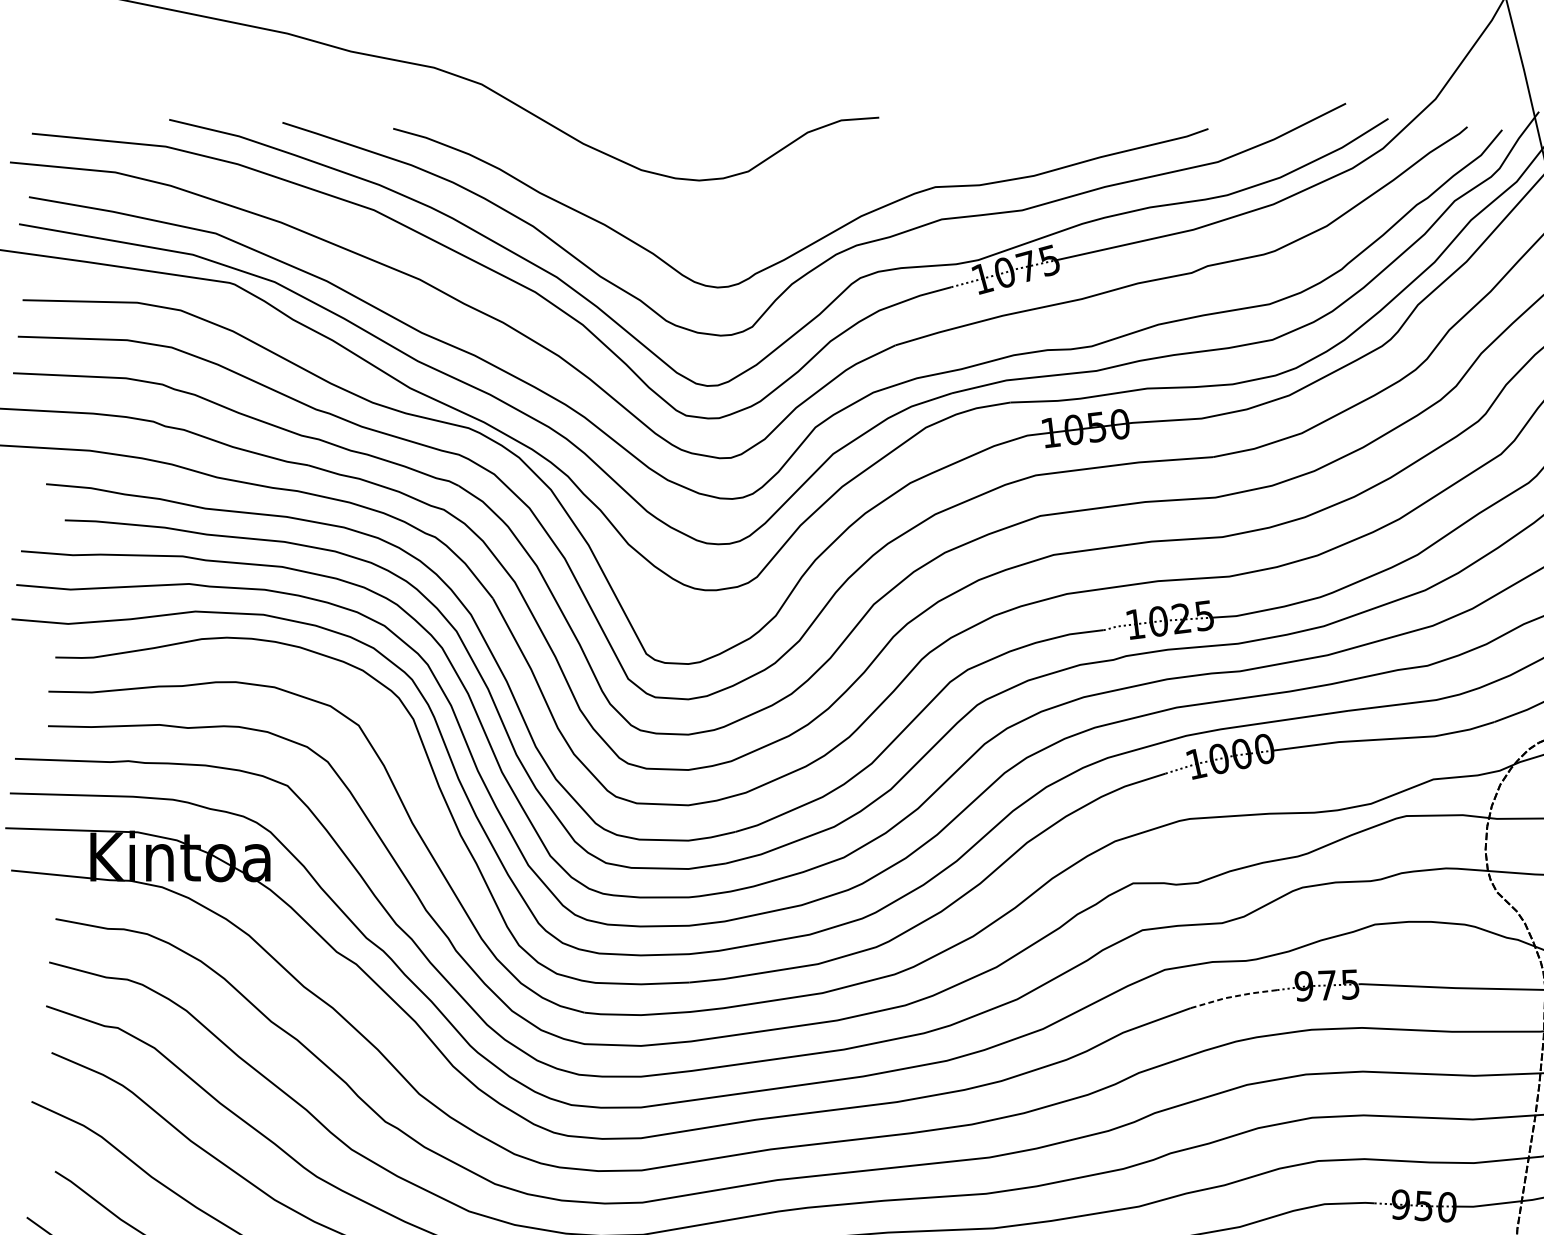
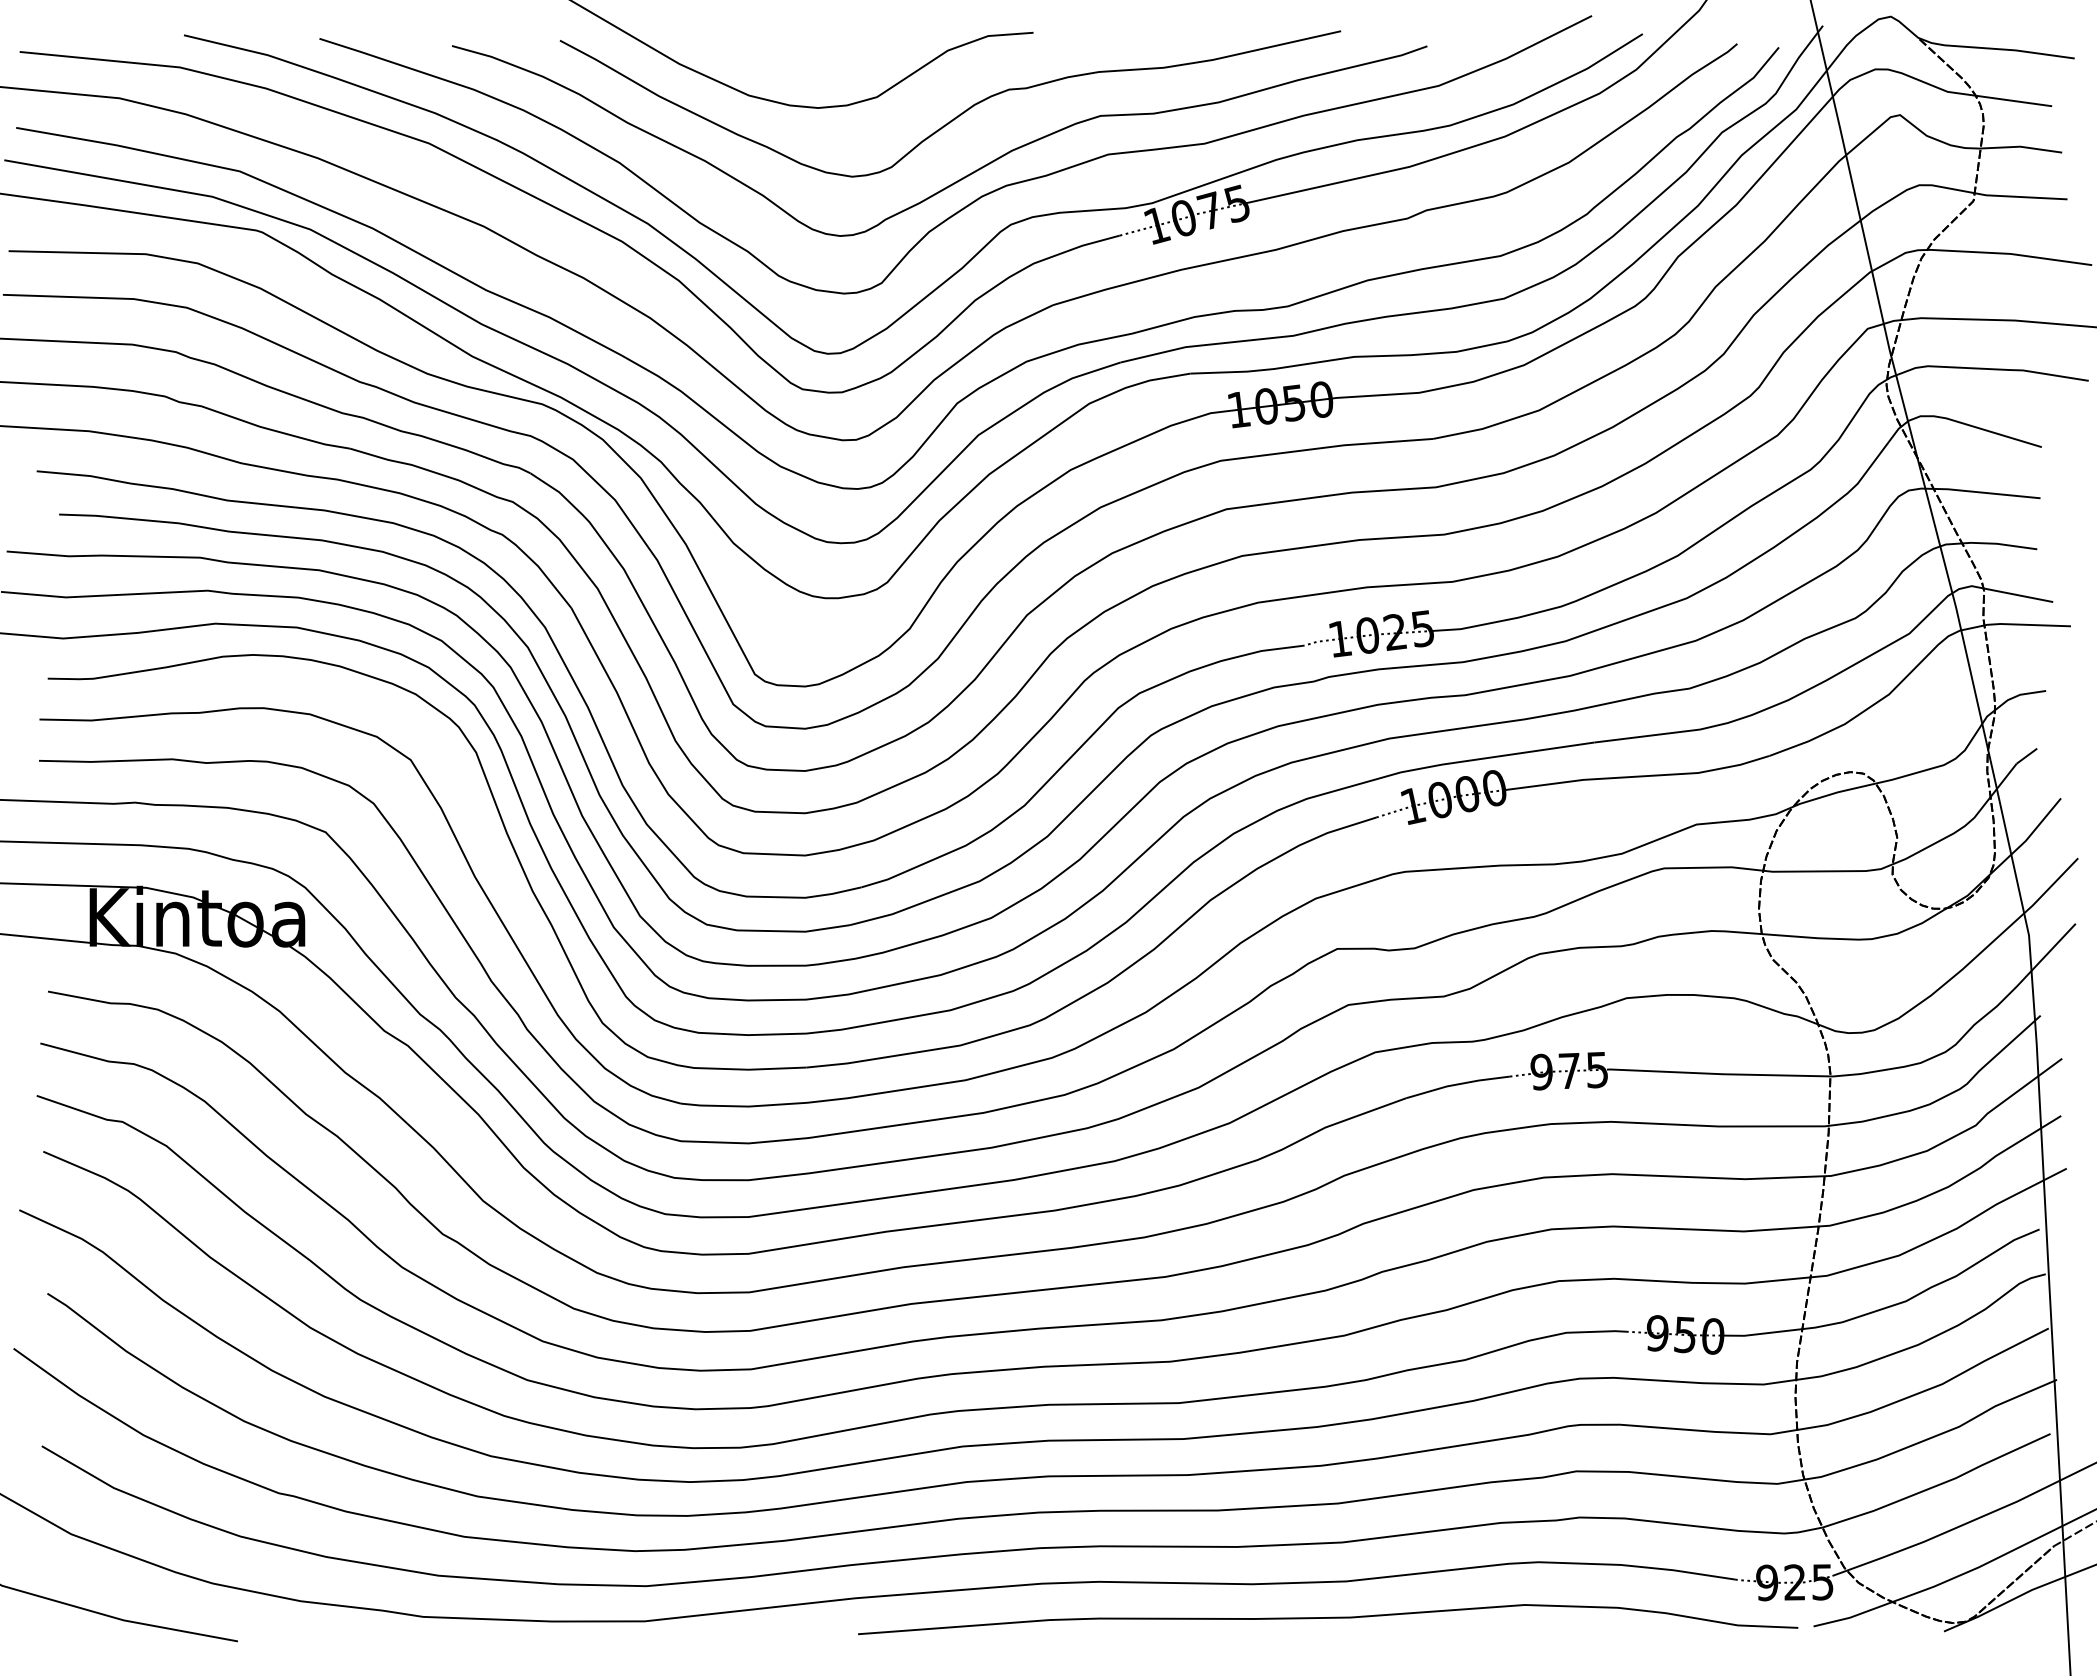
curve: (815, 186) -> (957, 115), added
line: (1233, 996) -> (1457, 1084), dashed -> solid

